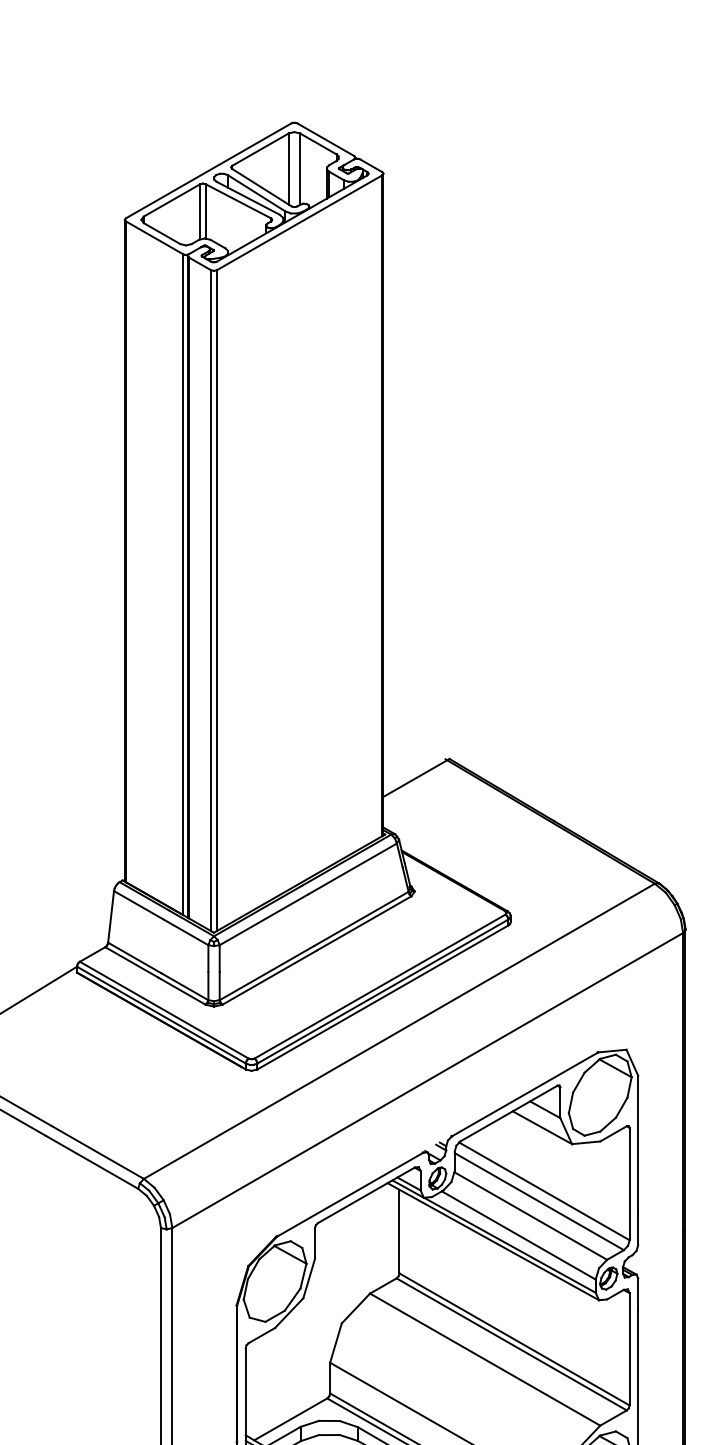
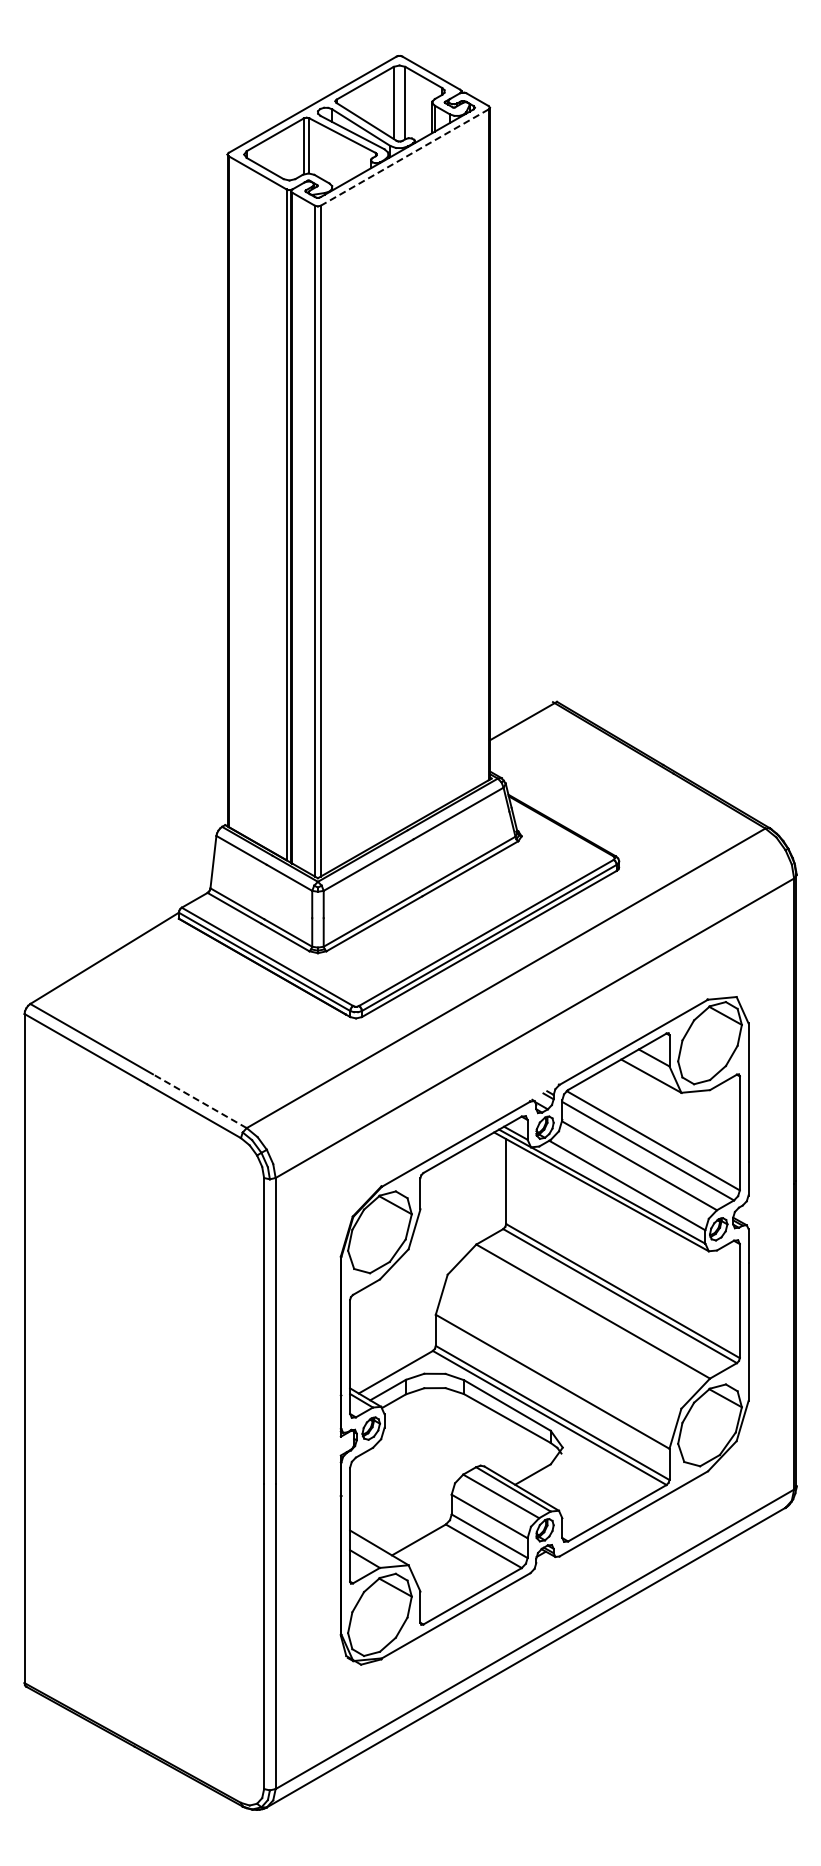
line: (299, 222) -> (404, 157), solid -> dashed
line: (97, 1151) -> (199, 1100), solid -> dashed

